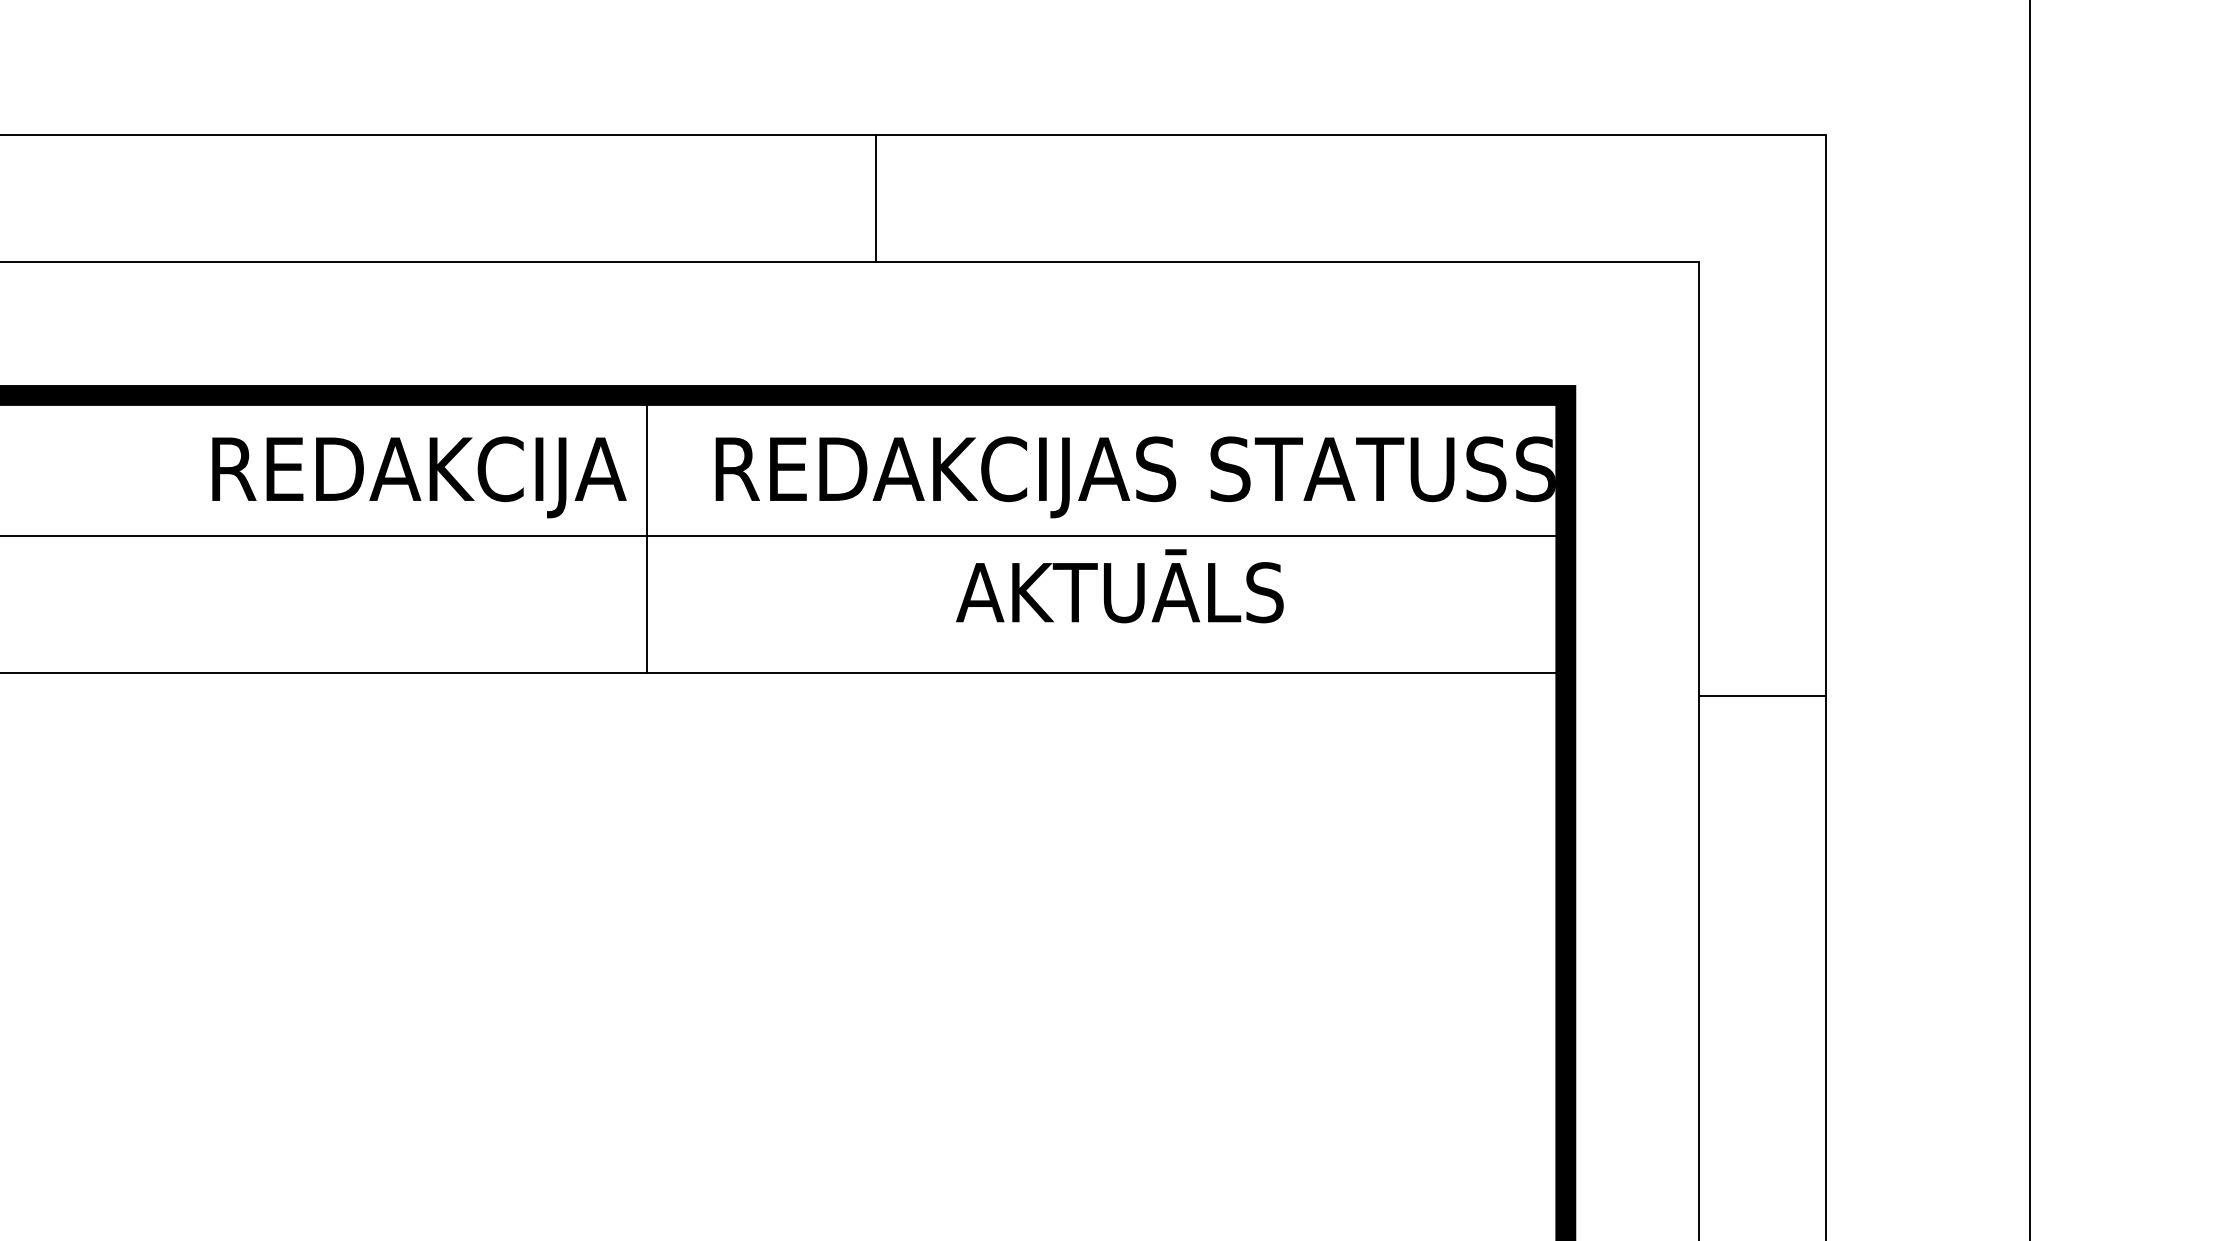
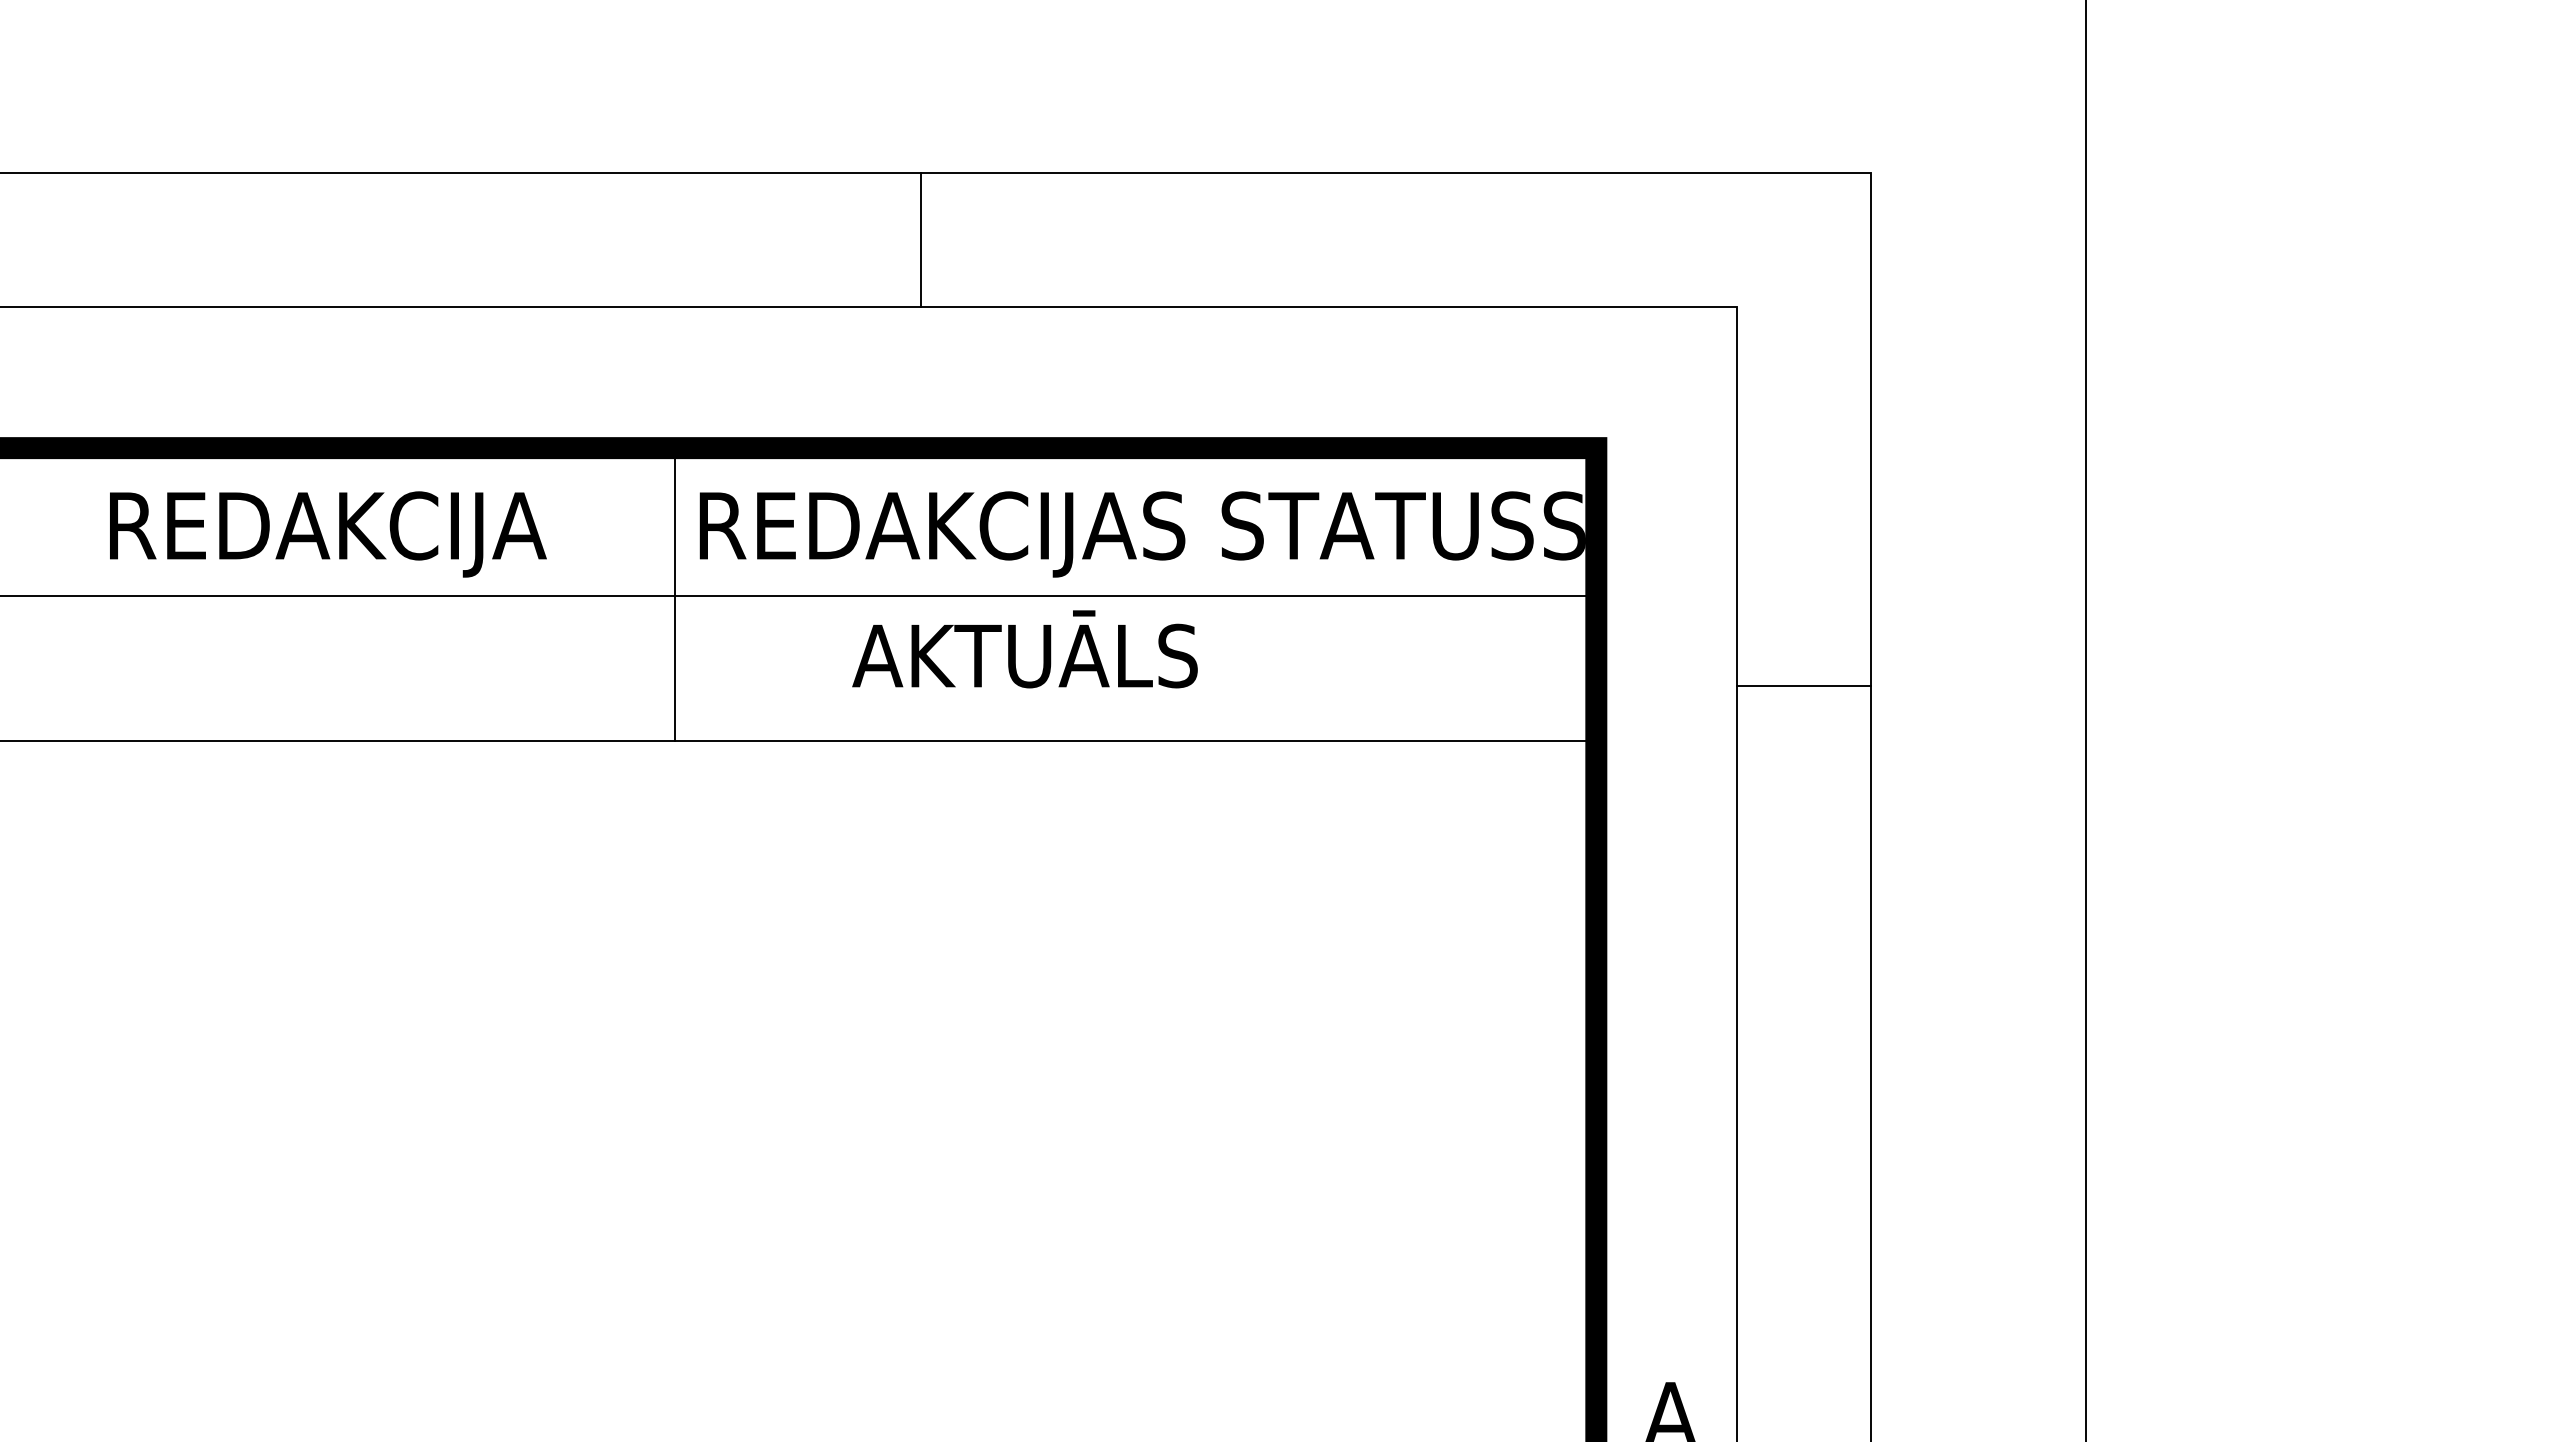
line: (875, 198) -> (920, 240), moved
text: (419, 477) -> (328, 534), moved
line: (647, 534) -> (675, 594), moved
text: (1119, 586) -> (1024, 649), moved
line: (1763, 695) -> (1804, 685), moved

